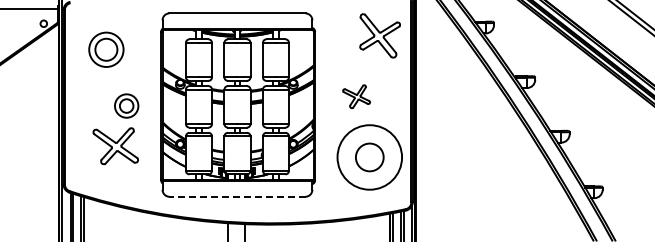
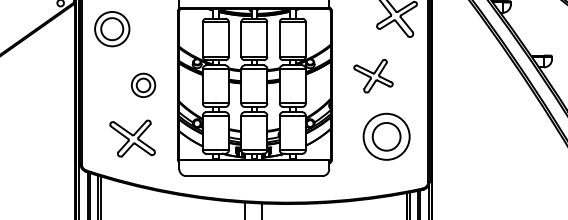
part: (106, 49) -> (112, 28), moved
part: (356, 96) -> (373, 75), size x1.43
part: (115, 146) -> (132, 138), moved
circle: (369, 157) -> (386, 136), size x0.71
line: (236, 196) -> (253, 175), dashed -> solid

